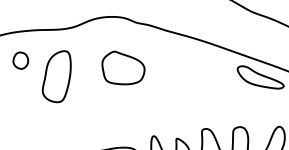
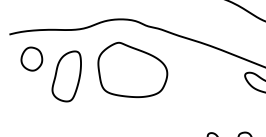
part: (20, 60) -> (31, 59), size x1.43
part: (123, 67) -> (132, 69), size x1.67

